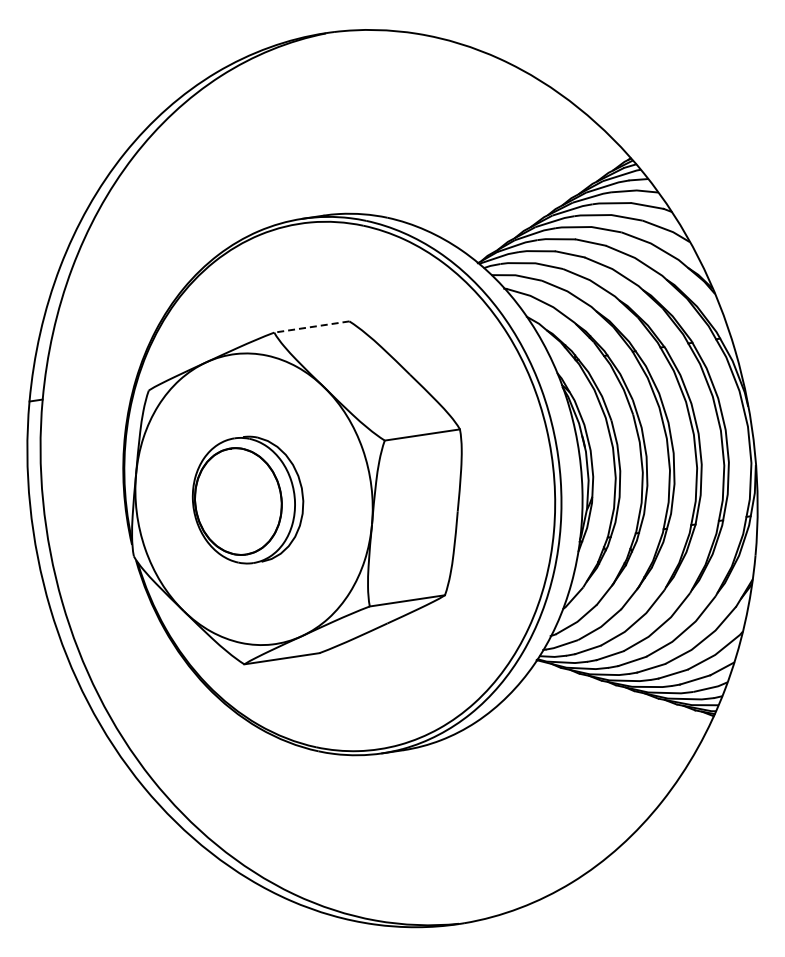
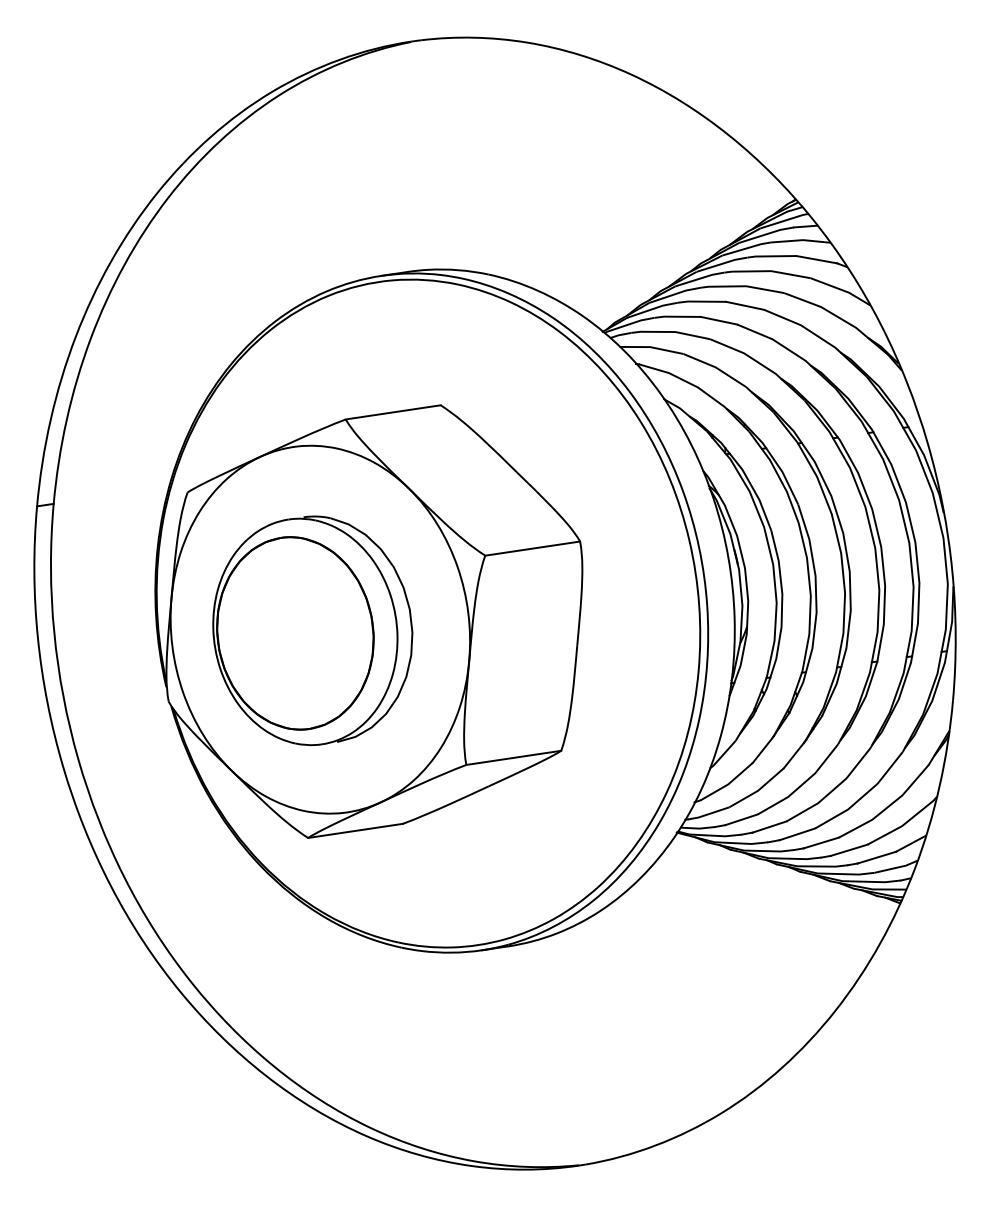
line: (311, 327) -> (392, 412), dashed -> solid
part: (247, 499) -> (312, 629), size x1.43

